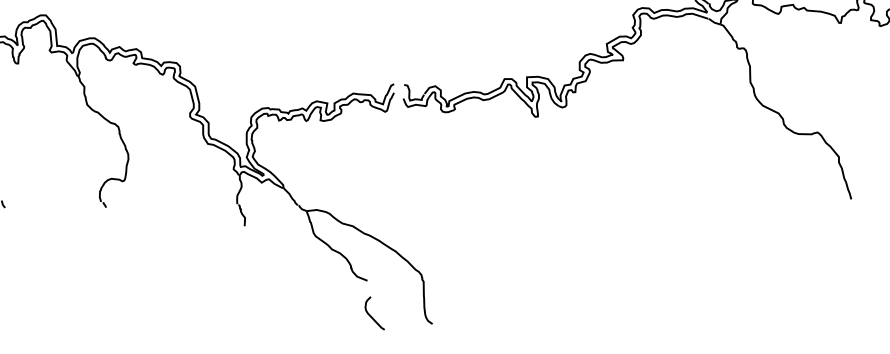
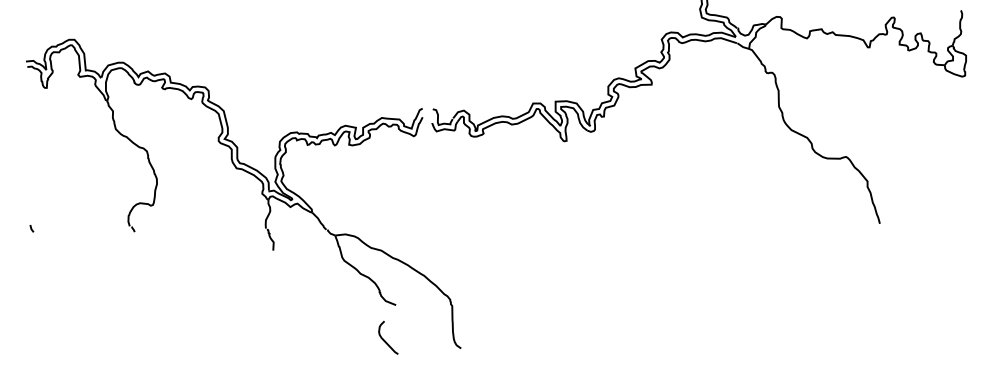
curve: (371, 316) -> (385, 340), moved

